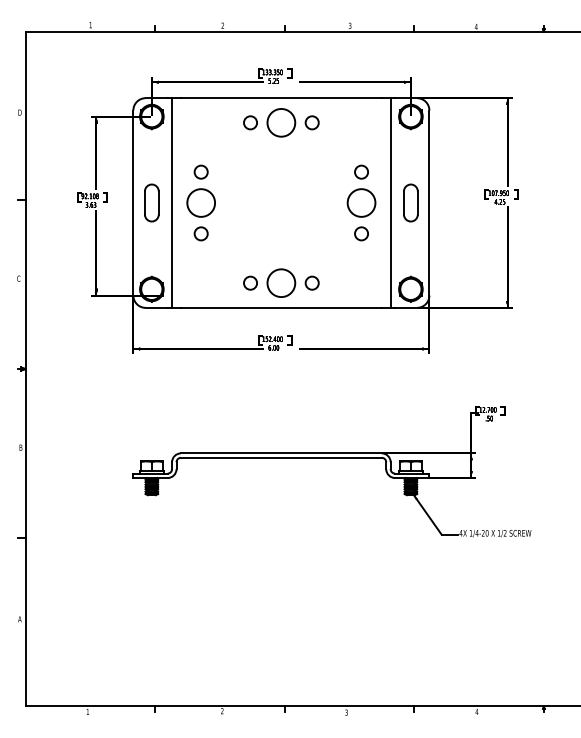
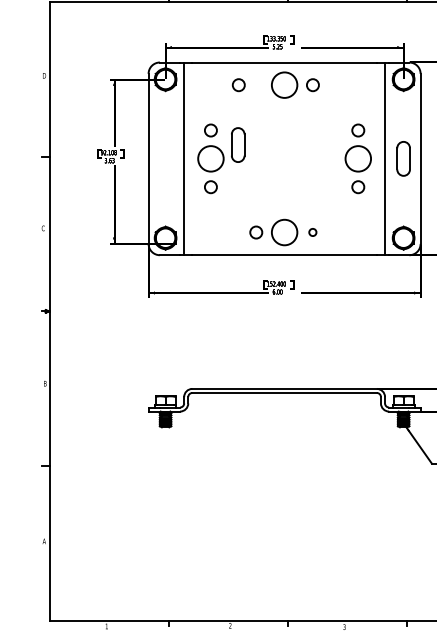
circle: (250, 122) -> (238, 84), moved
part: (151, 202) -> (237, 144), moved
circle: (311, 282) -> (312, 231), size x0.6

